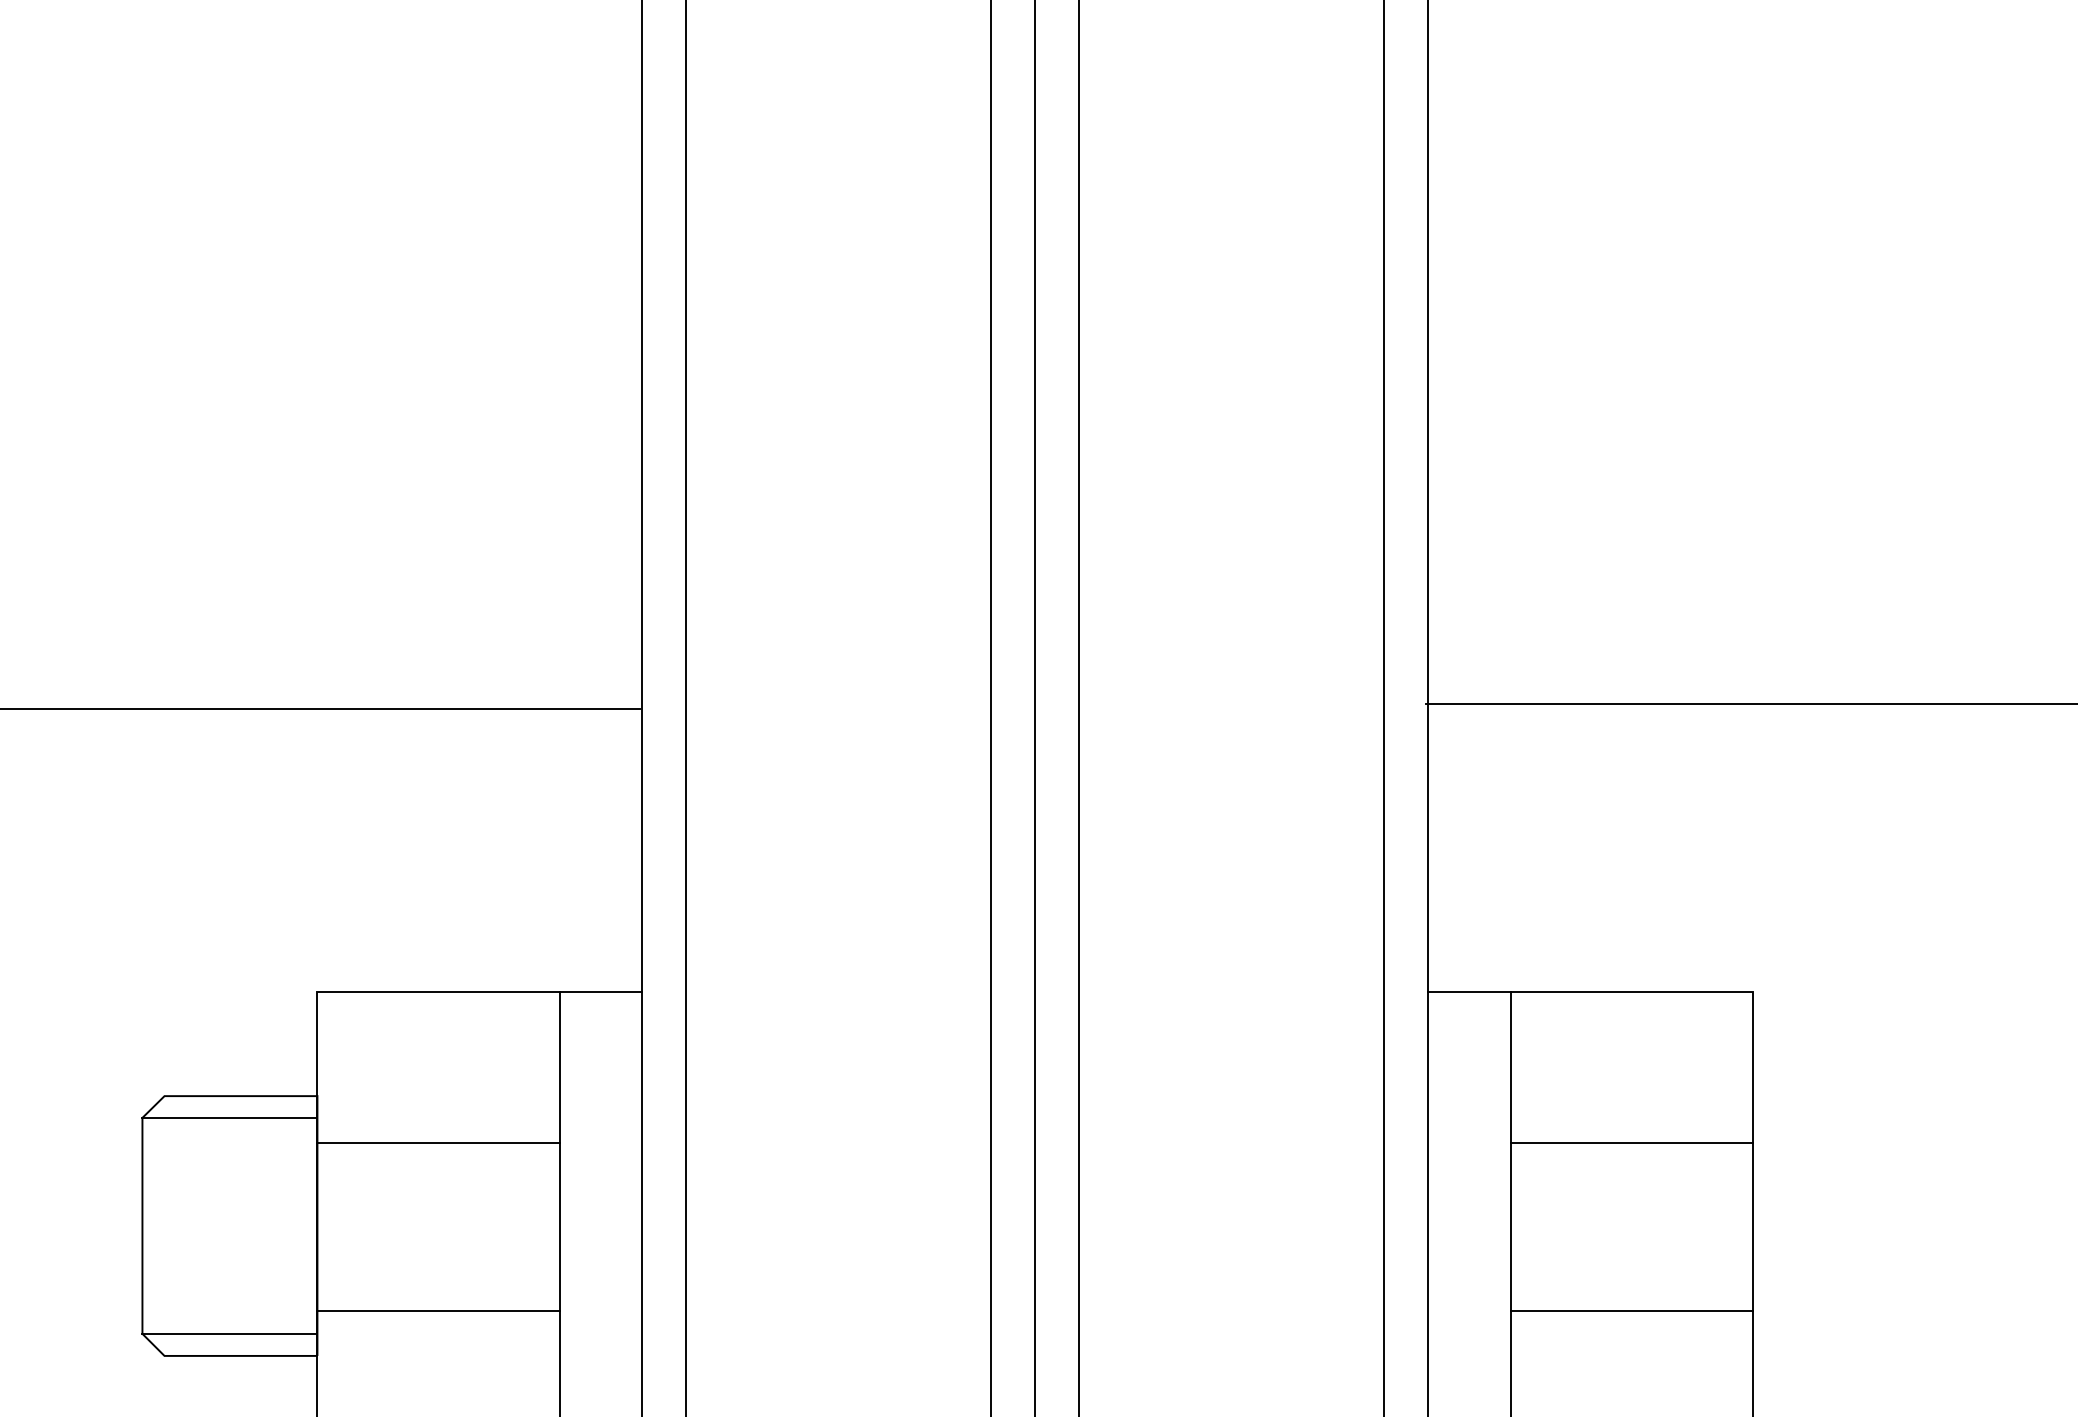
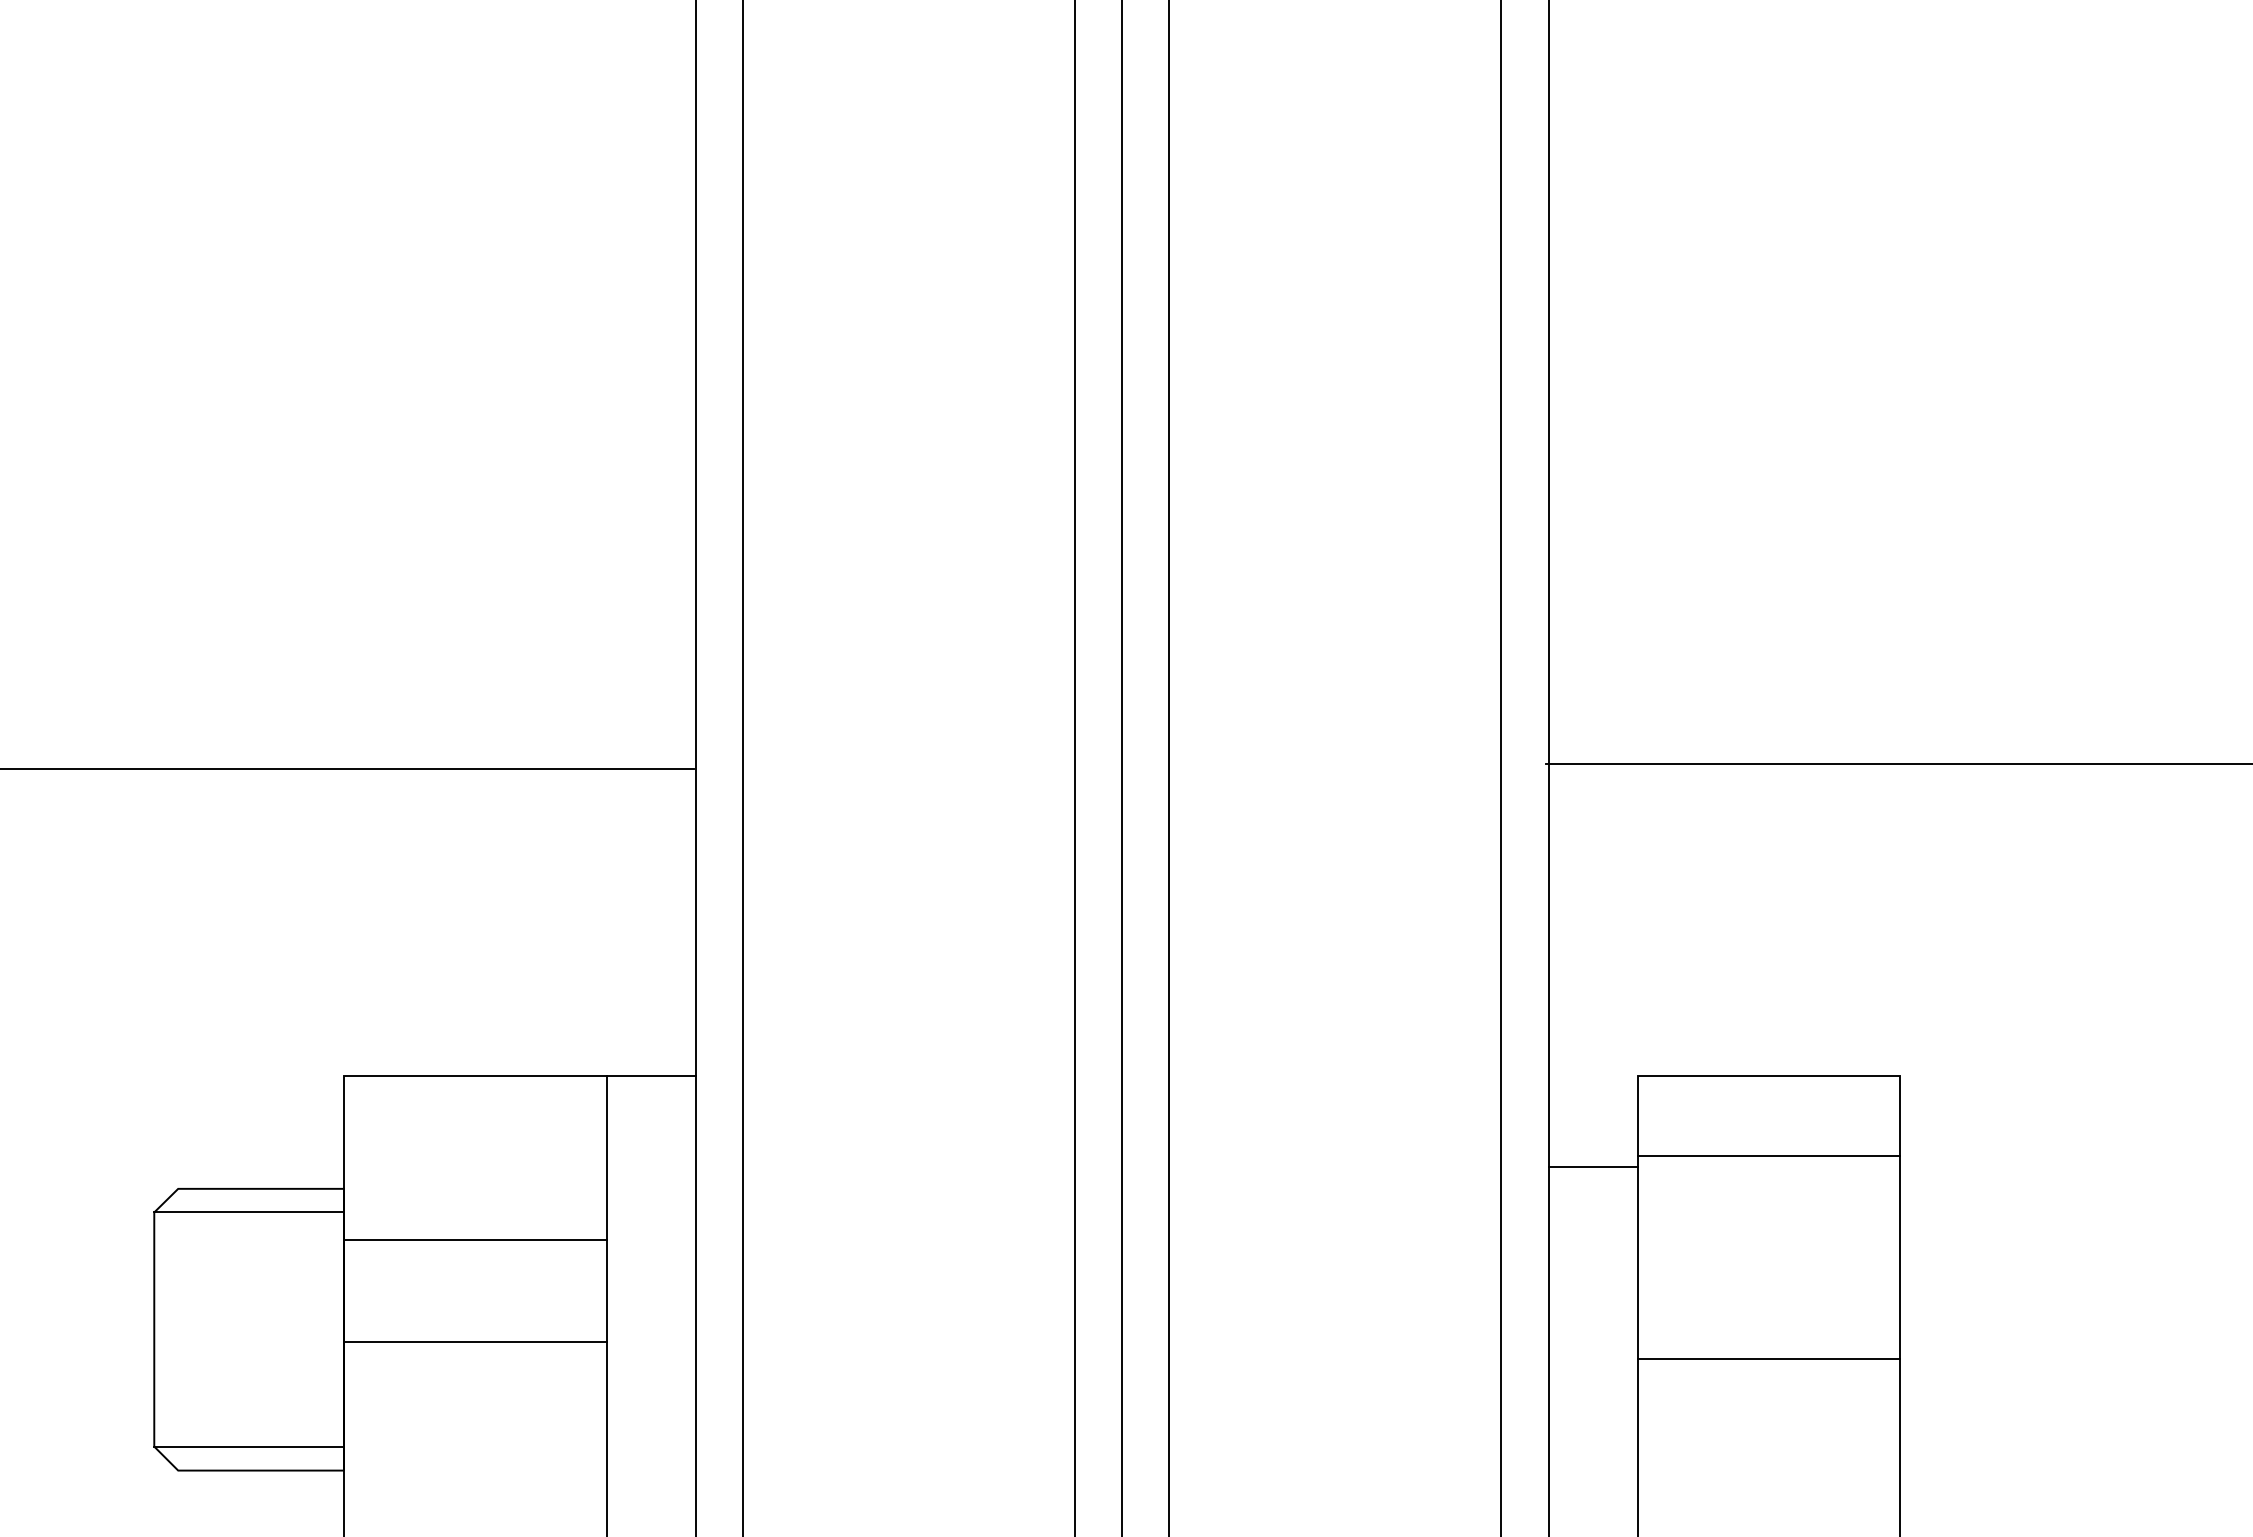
line: (1469, 992) -> (1593, 1167), moved
line: (1631, 1143) -> (1769, 1155), moved
line: (438, 1311) -> (475, 1342), moved
line: (1631, 1311) -> (1769, 1359), moved

